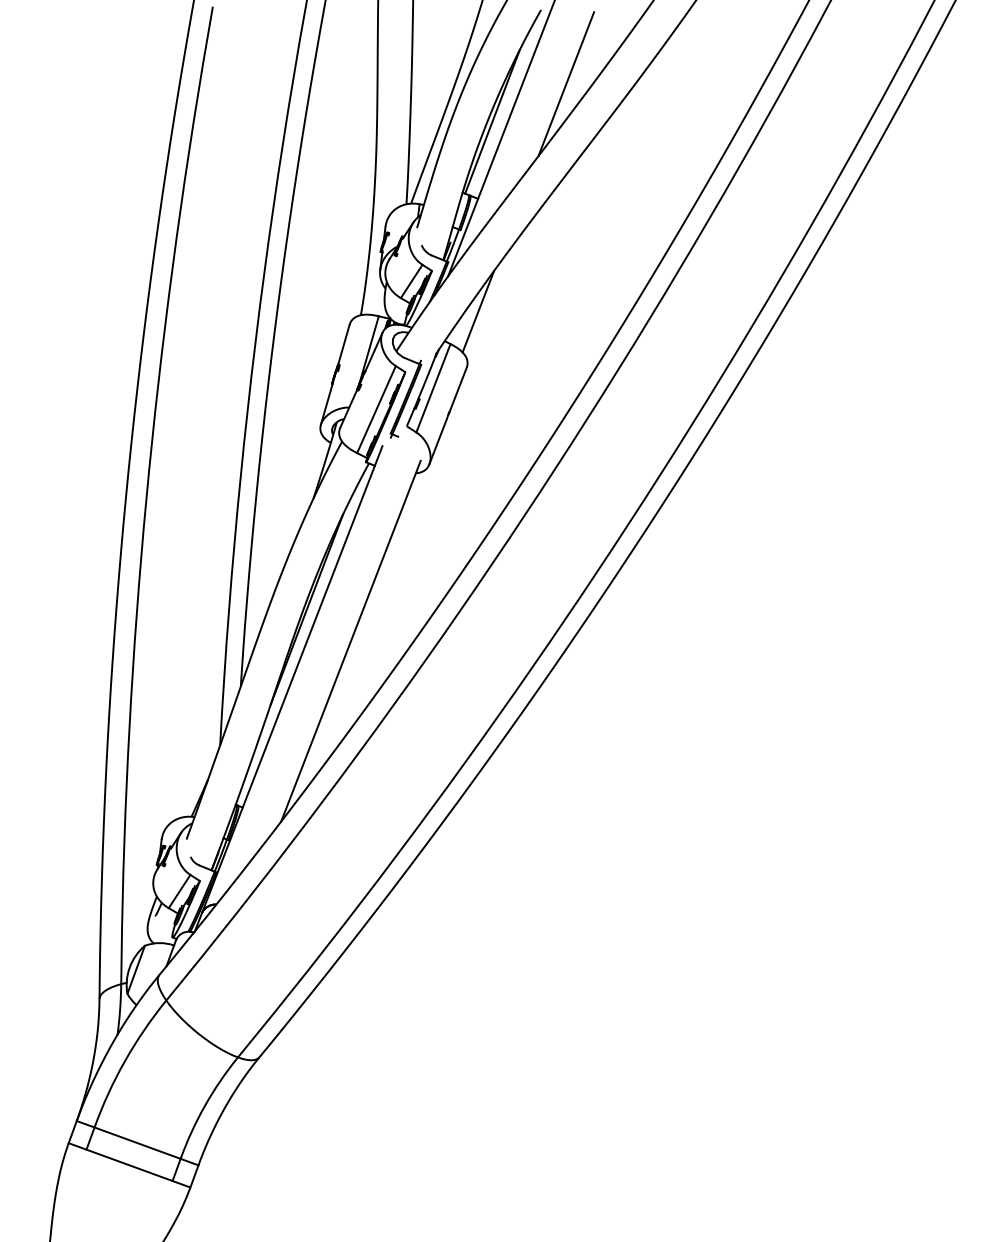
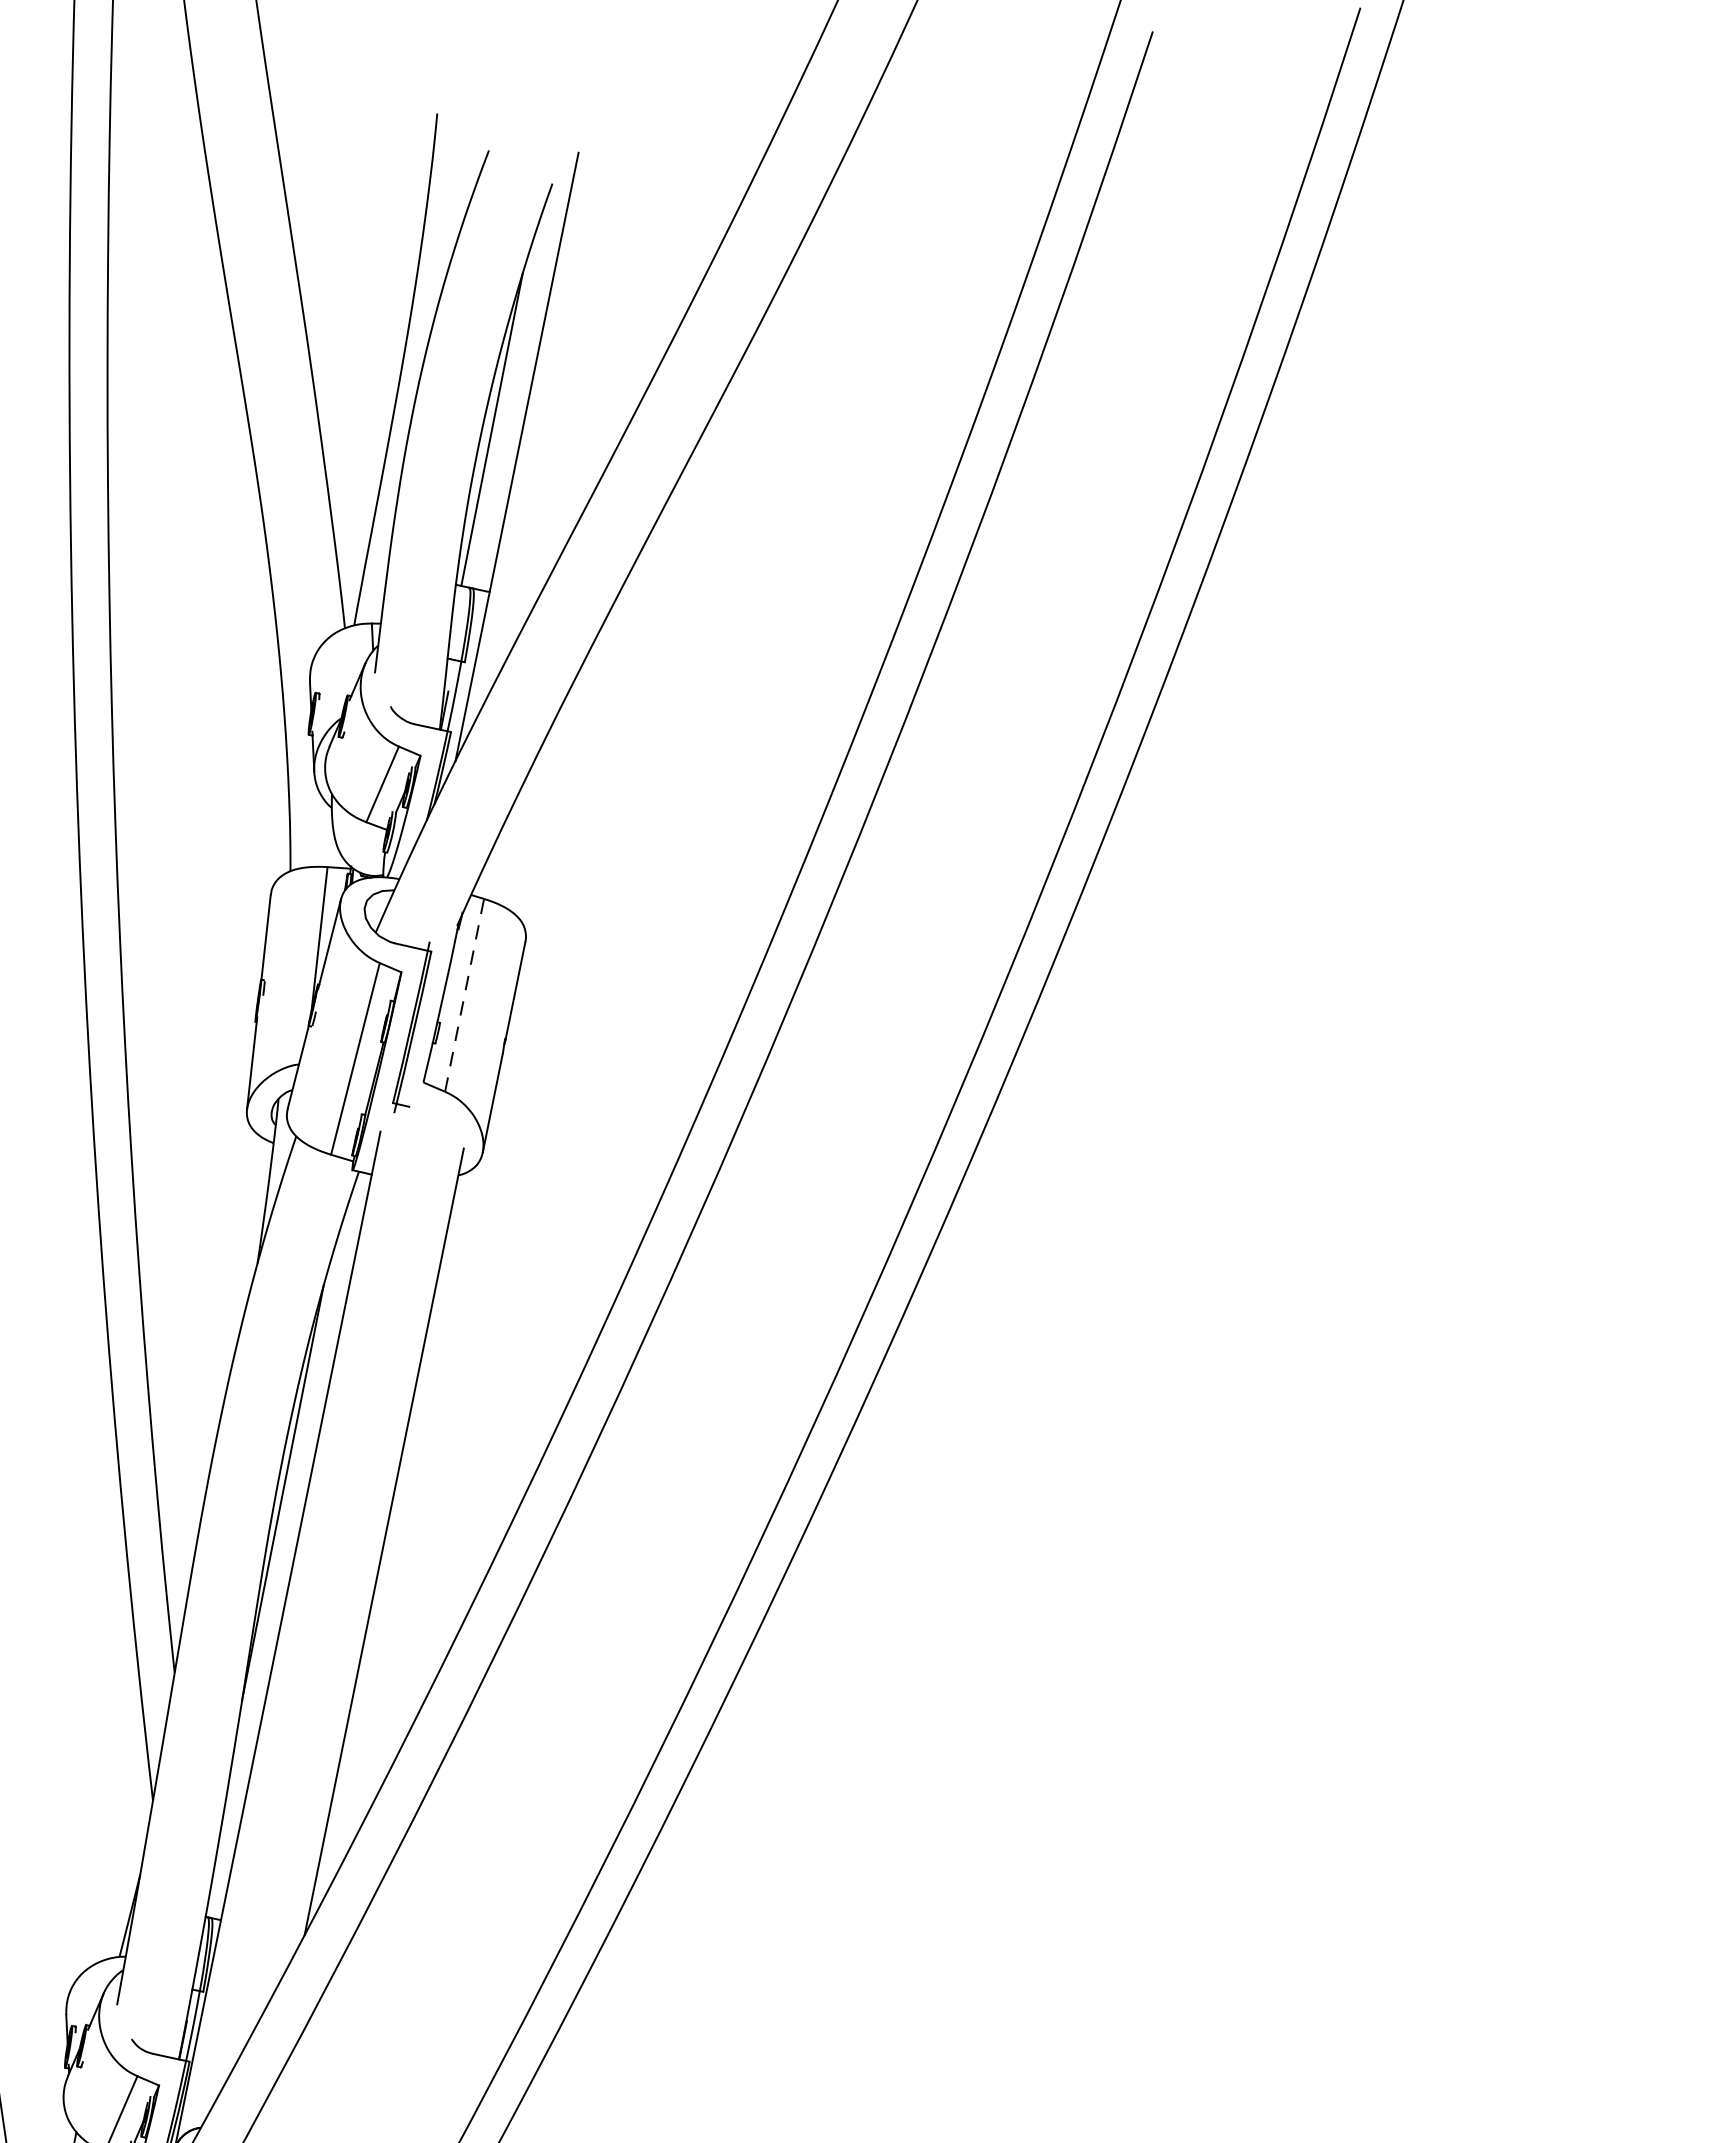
line: (566, 84) -> (630, 327), removed
line: (478, 311) -> (529, 822), removed
line: (433, 387) -> (464, 993), solid -> dashed

